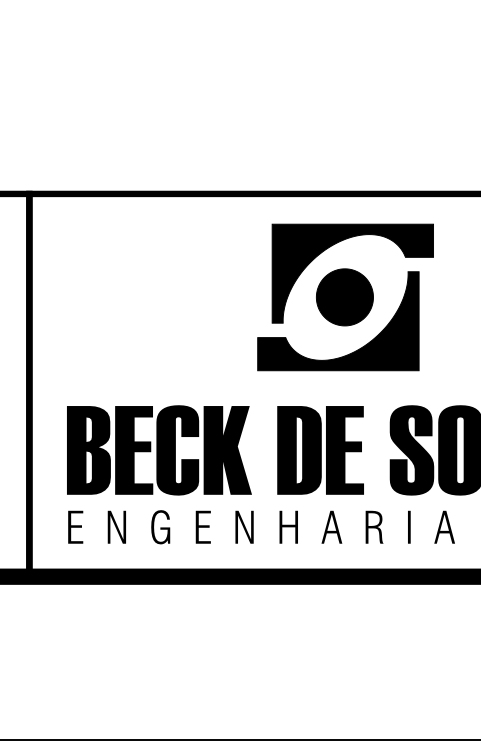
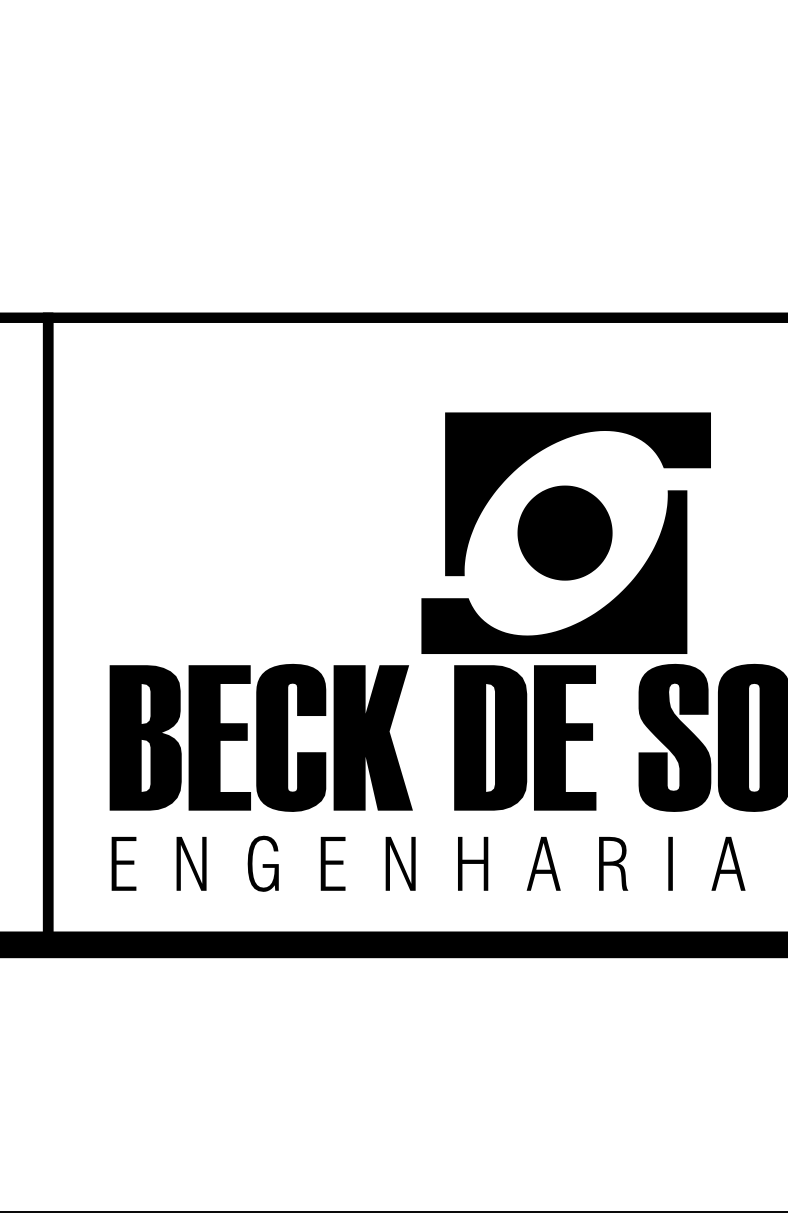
part: (345, 297) -> (566, 533), moved

